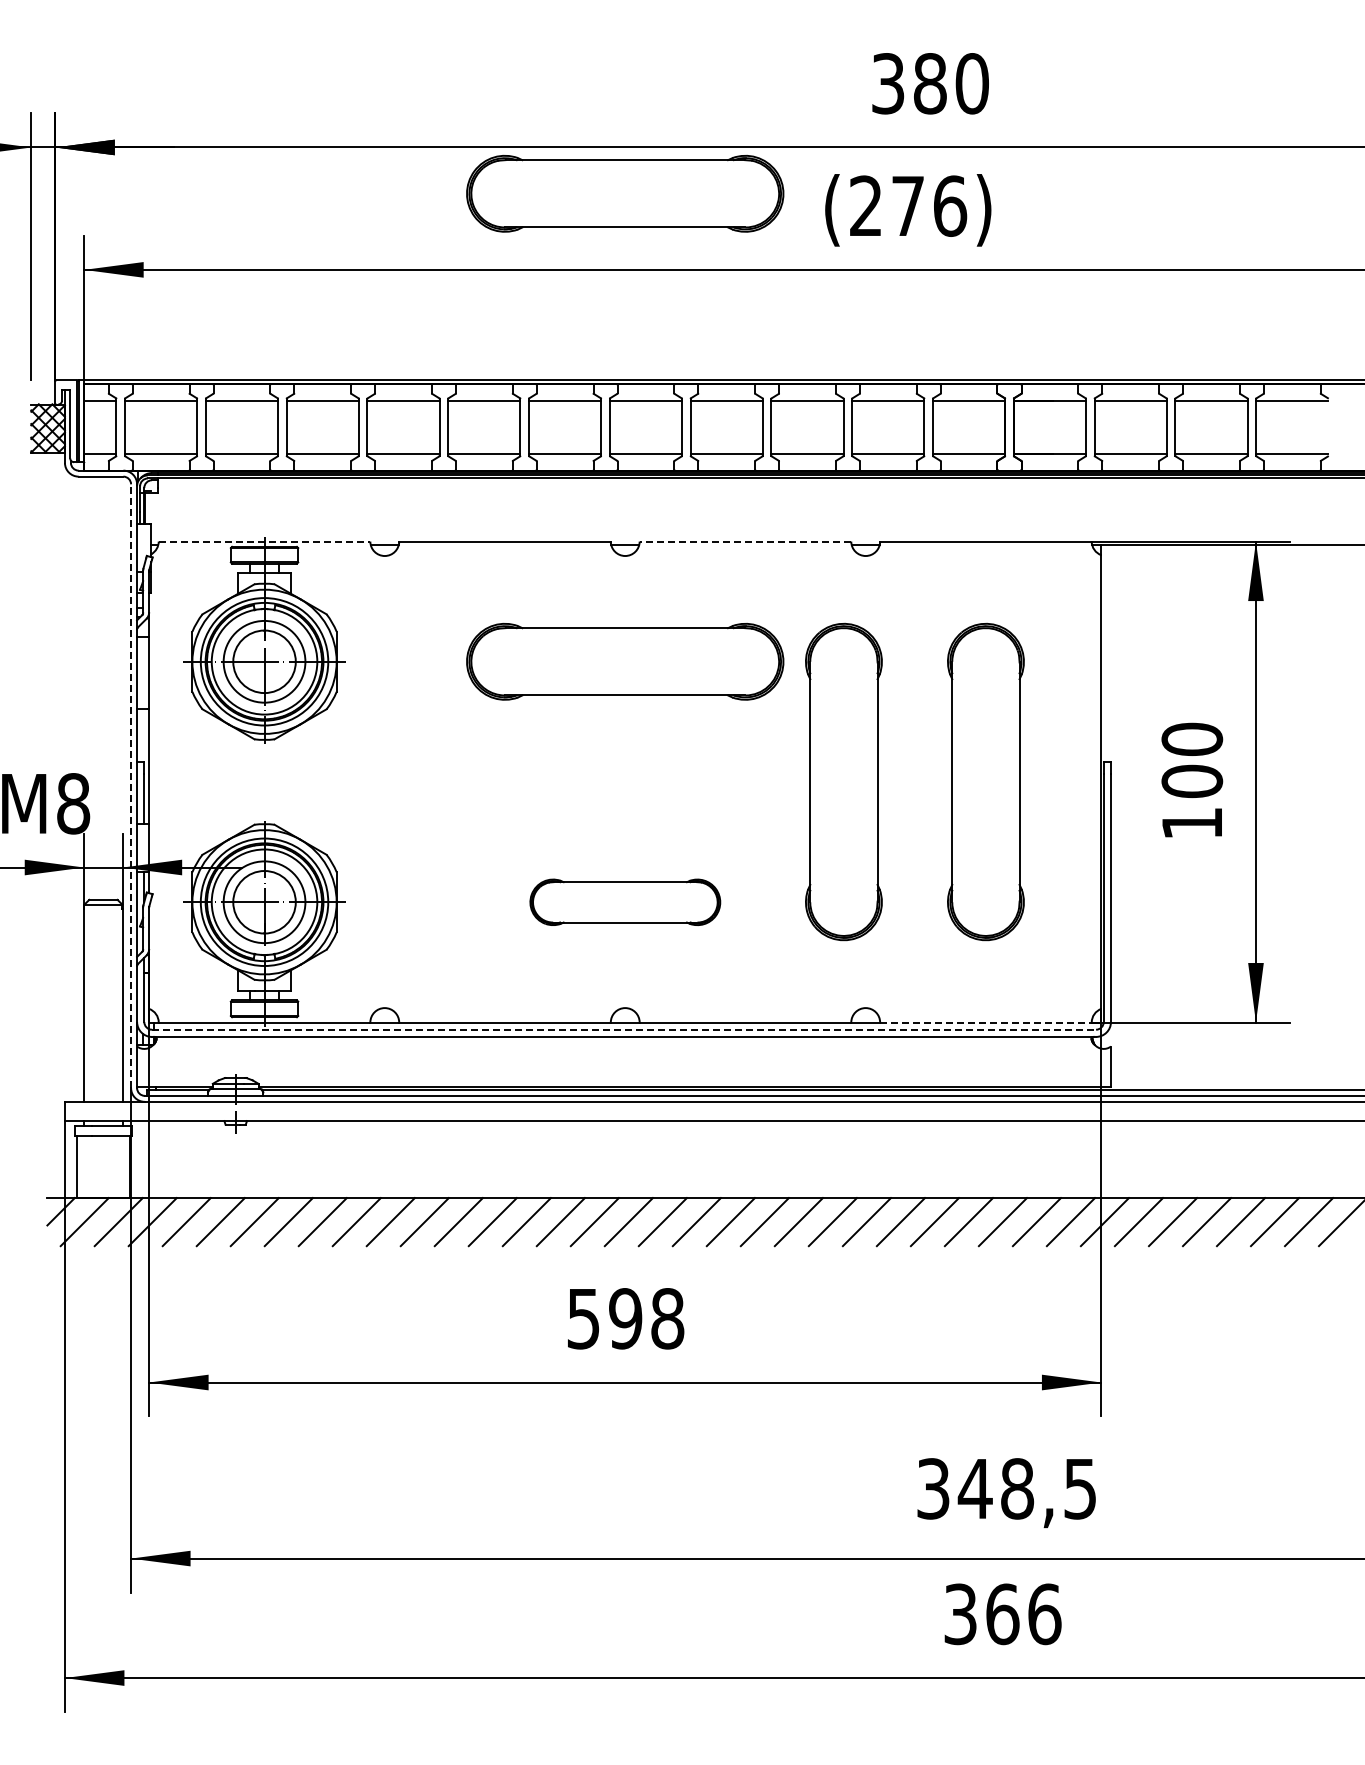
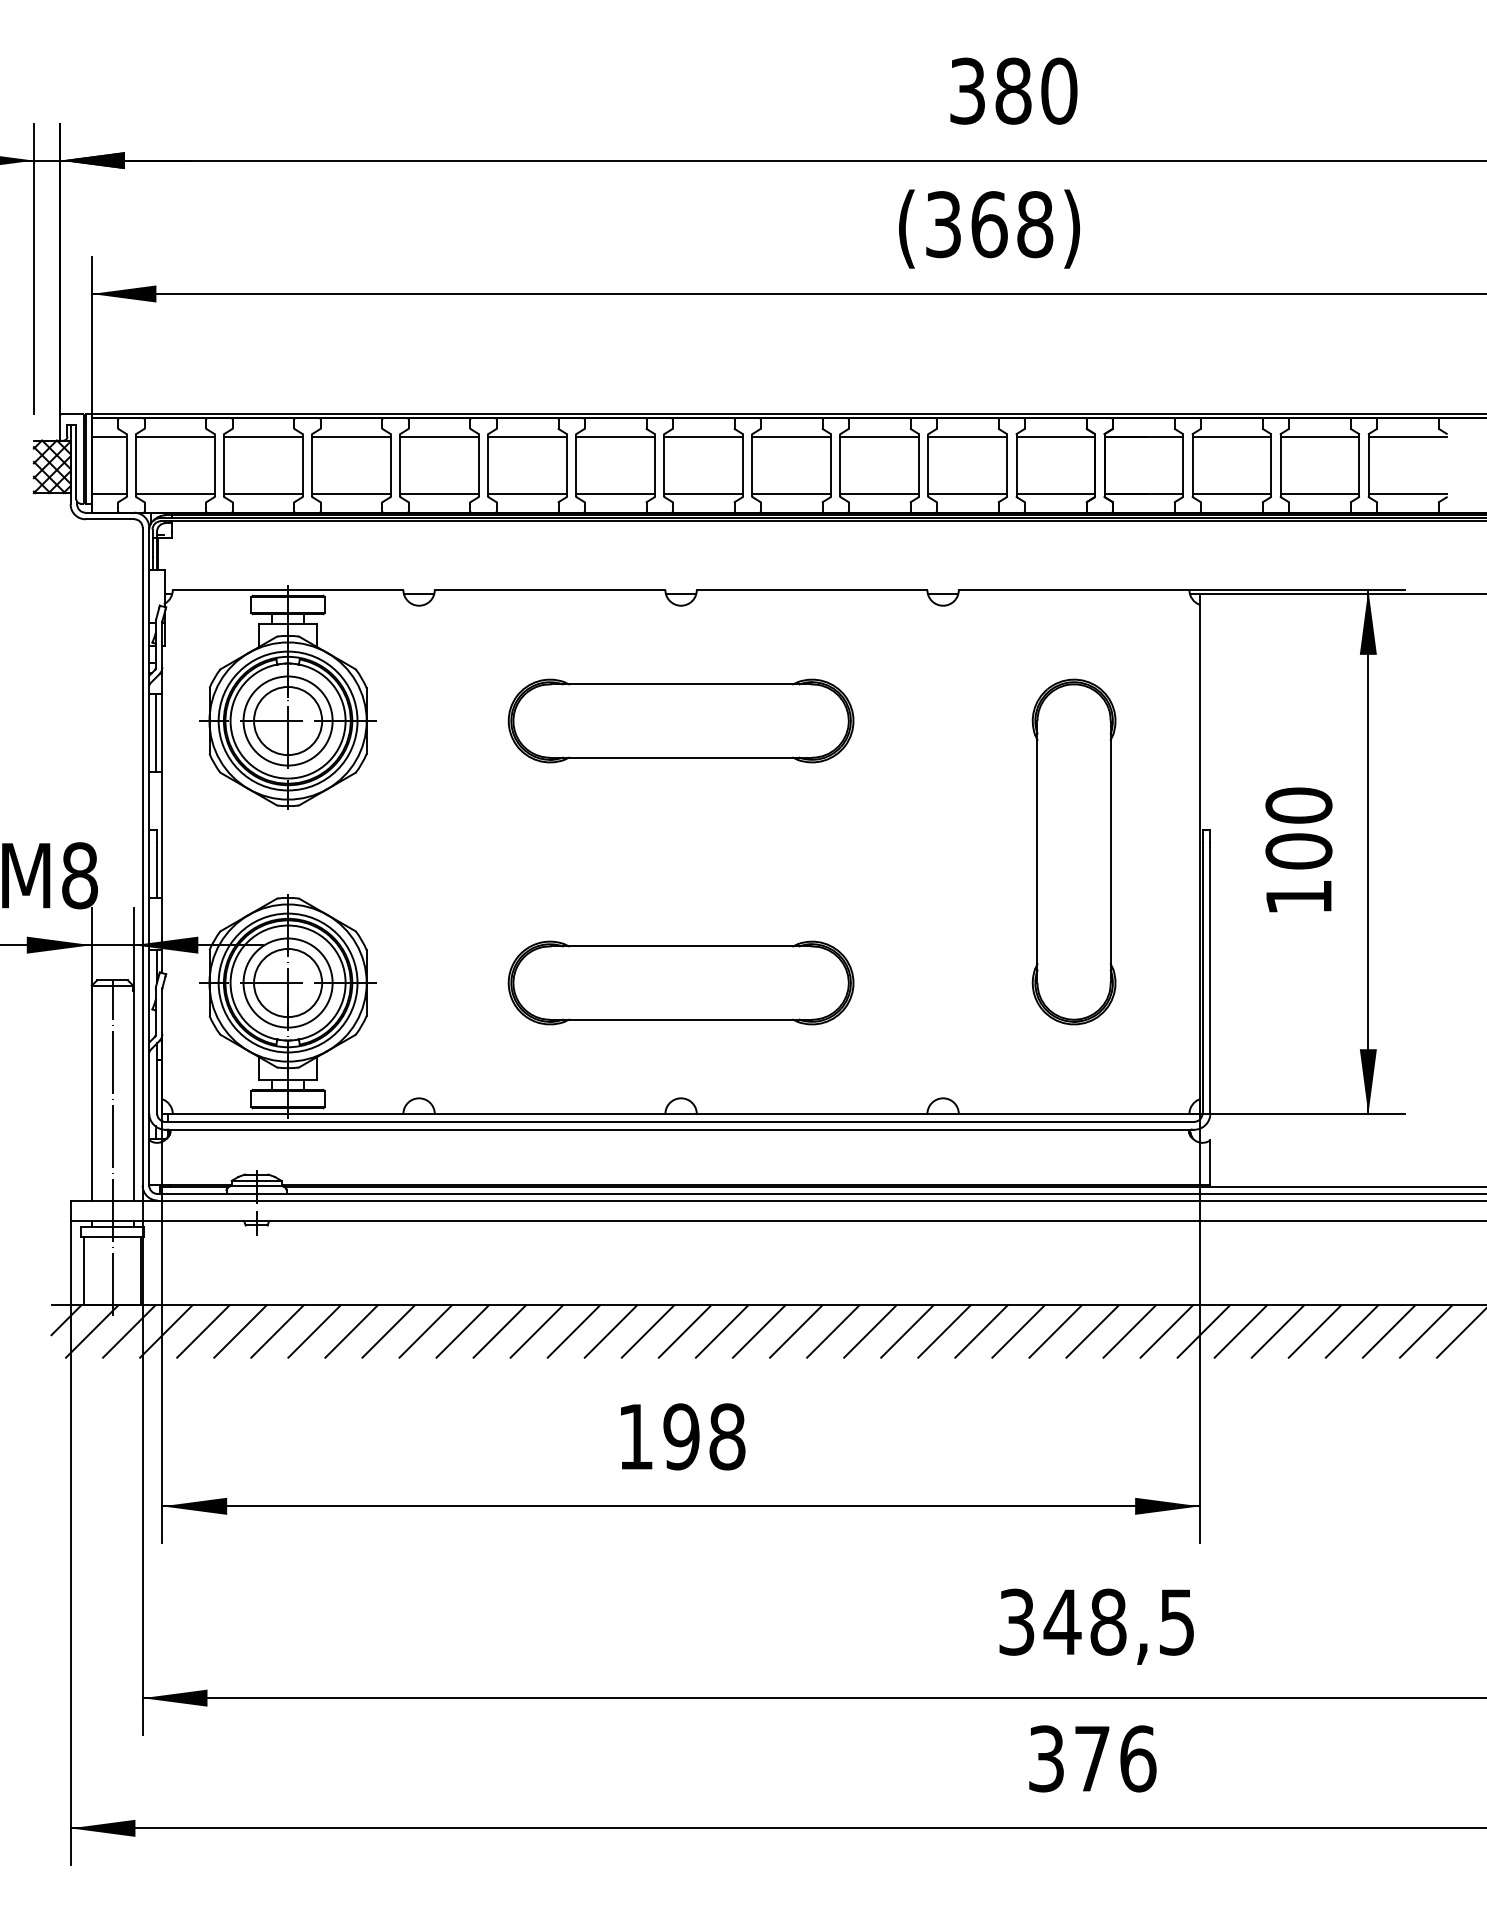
part: (625, 193) -> (681, 210), removed
text: (908, 205) -> (989, 223), 276 -> 368
line: (264, 541) -> (288, 589), dashed -> solid
line: (745, 541) -> (812, 589), dashed -> solid
line: (143, 672) -> (156, 732), added
part: (843, 781) -> (918, 851), removed
line: (131, 786) -> (143, 856), dashed -> solid
part: (625, 902) -> (681, 983), size x1.67
line: (985, 1022) -> (1073, 1114), dashed -> solid
line: (624, 1029) -> (680, 1121), dashed -> solid
line: (103, 1053) -> (112, 1147), added
text: (583, 1319) -> (635, 1437), 598 -> 198
text: (1002, 1614) -> (1092, 1759), 366 -> 376

